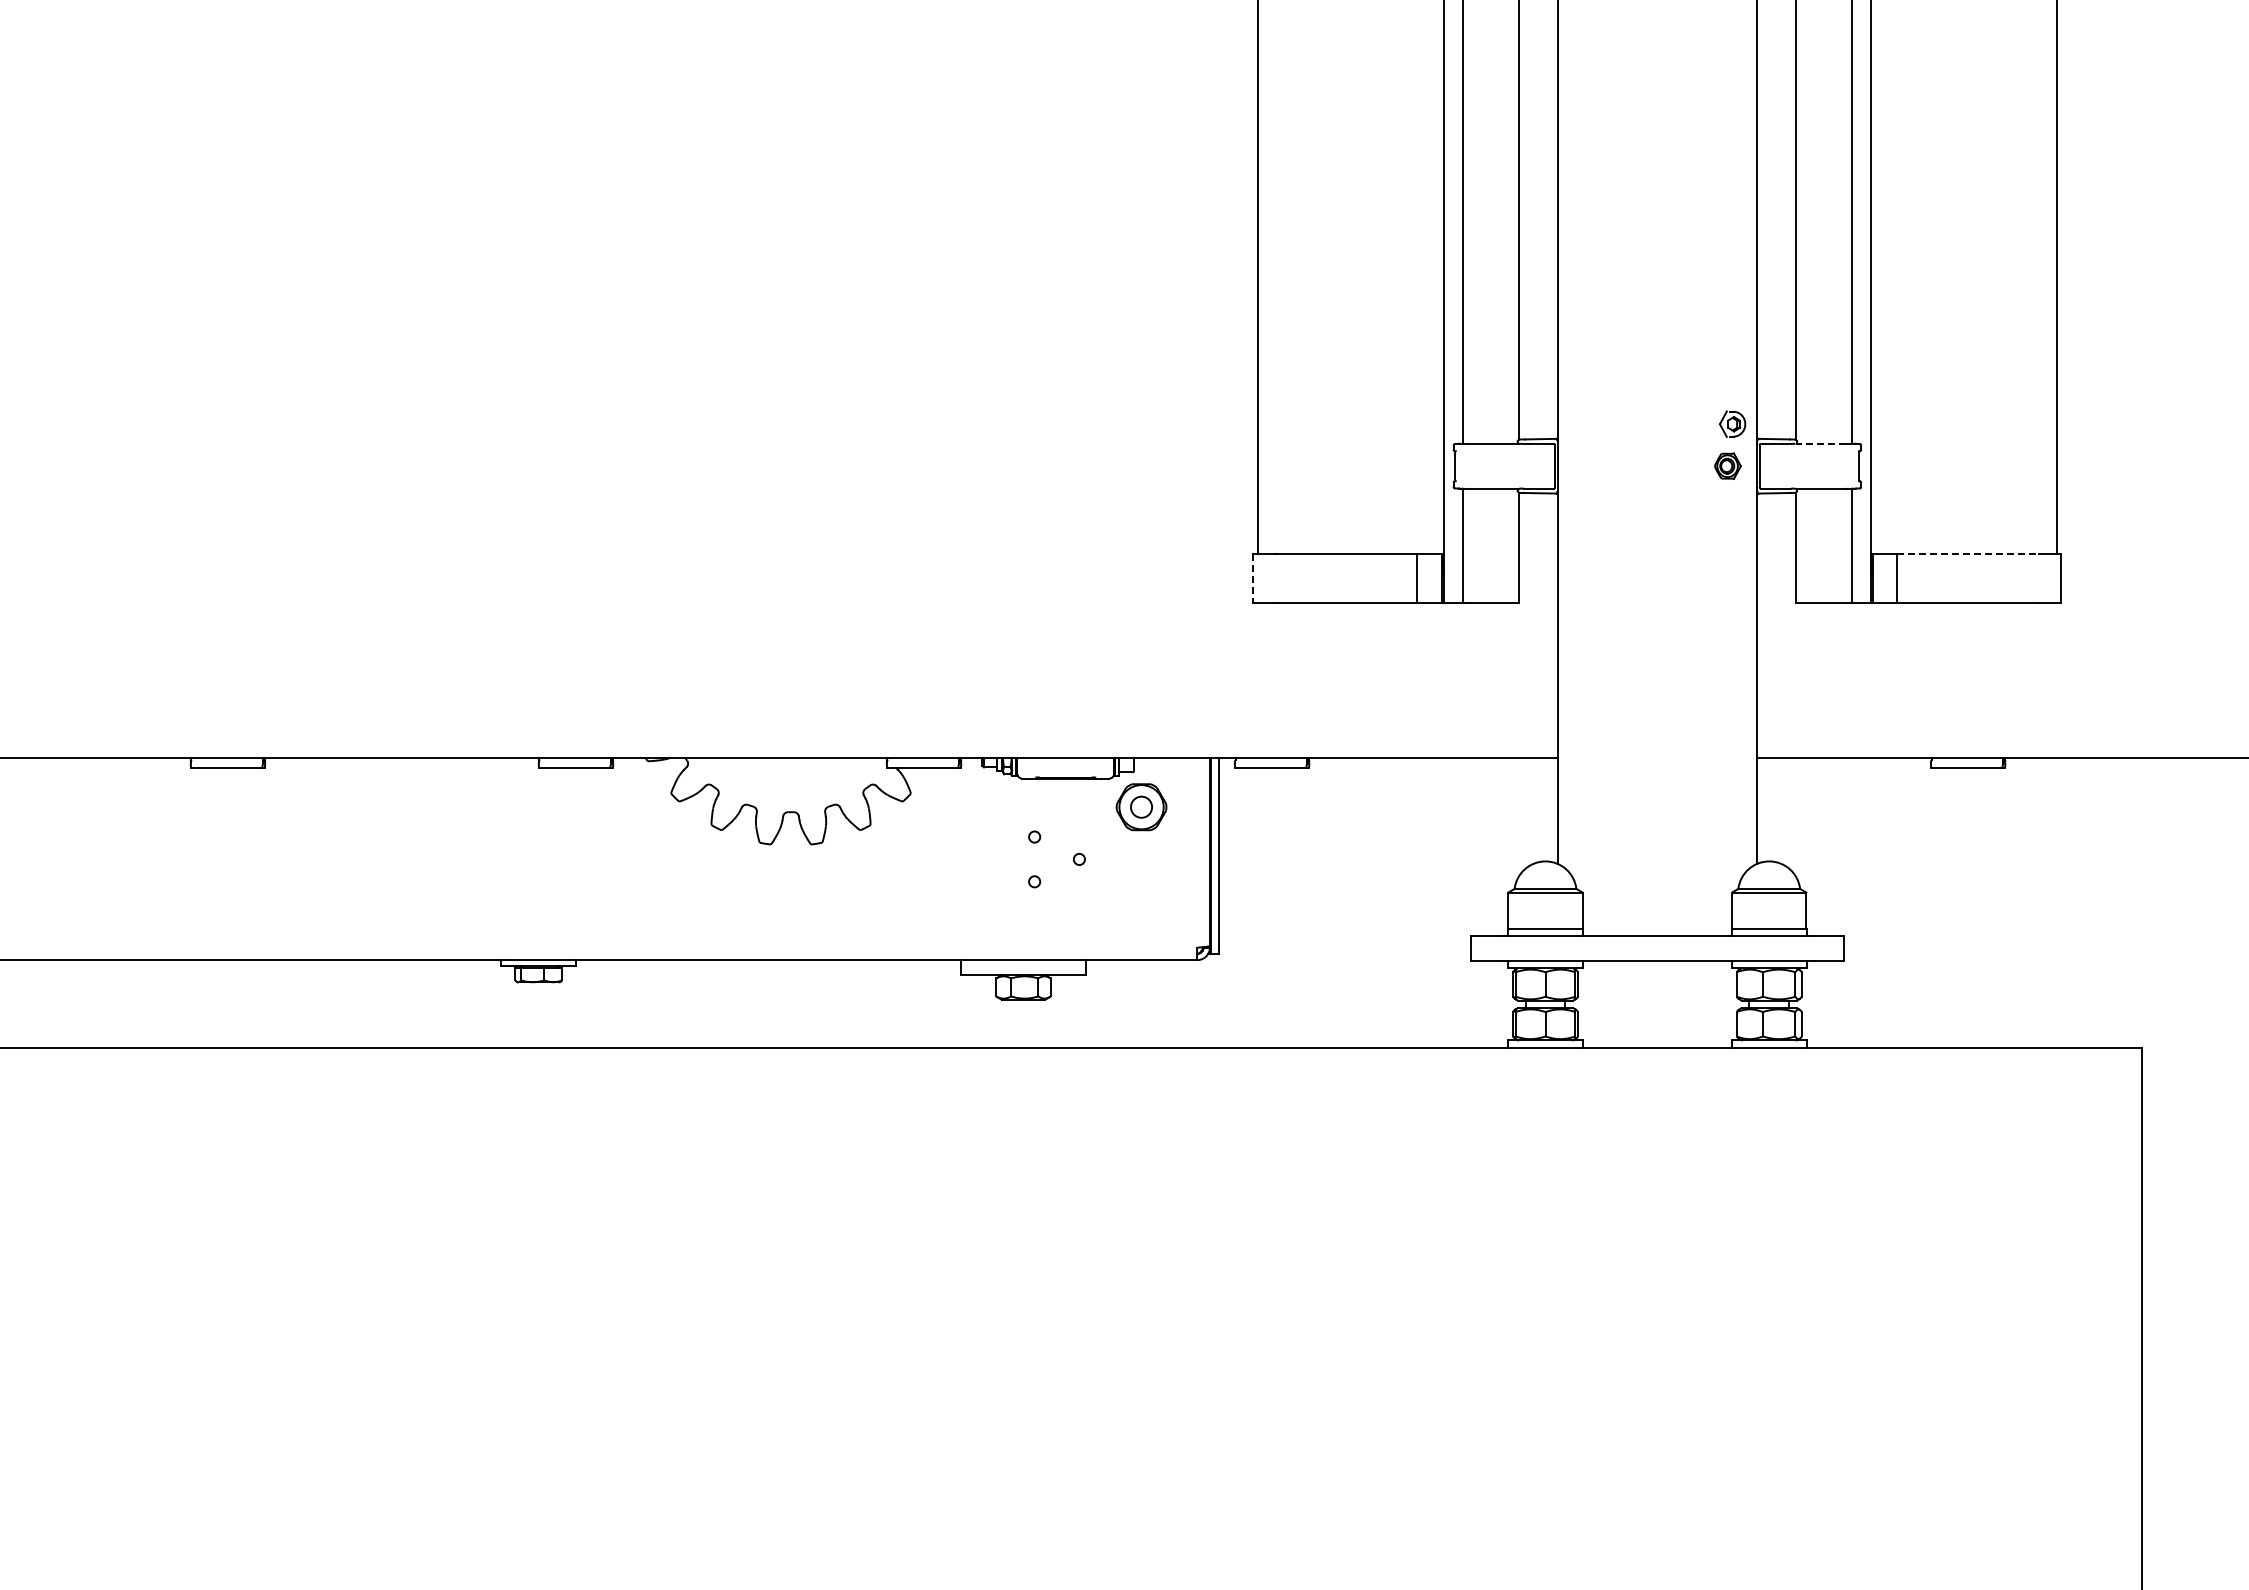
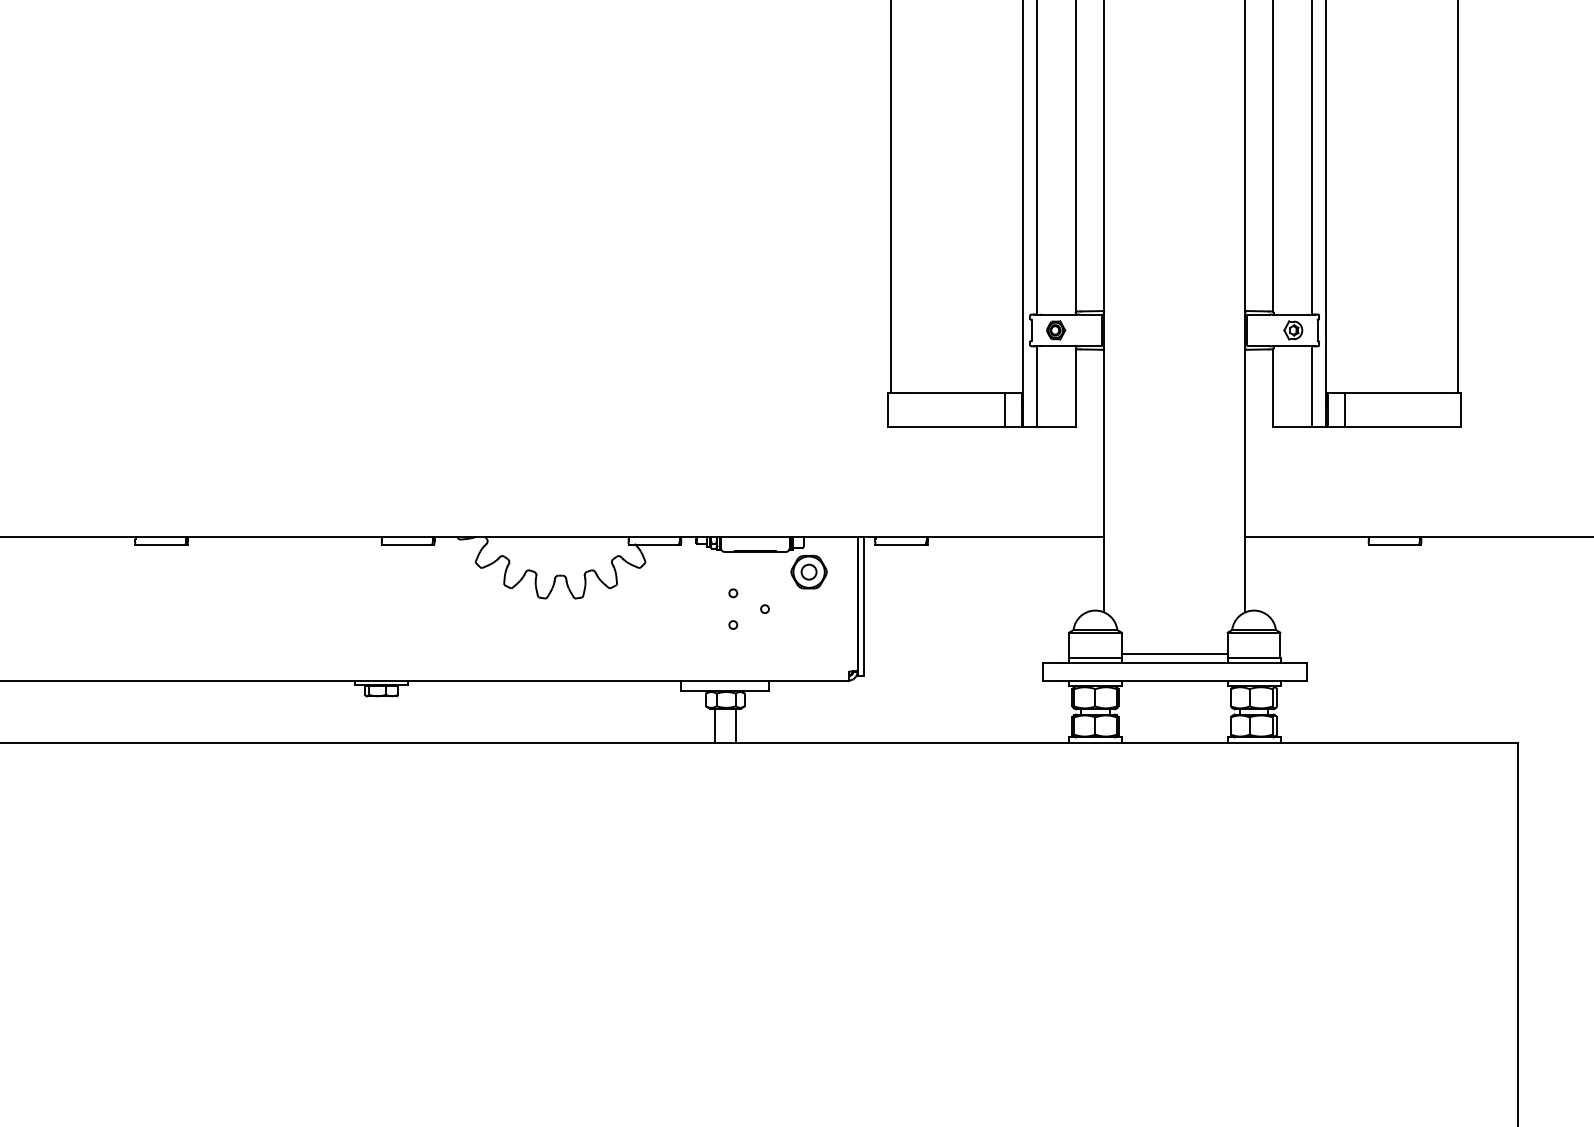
part: (1732, 423) -> (1293, 329), moved
line: (1820, 443) -> (1290, 314), dashed -> solid
part: (1727, 465) -> (1055, 329), moved
line: (1968, 554) -> (1395, 393), dashed -> solid
line: (1253, 579) -> (888, 410), dashed -> solid
line: (1657, 921) -> (1174, 653), added
line: (1008, 1023) -> (714, 725), added
line: (1038, 1023) -> (736, 725), added

